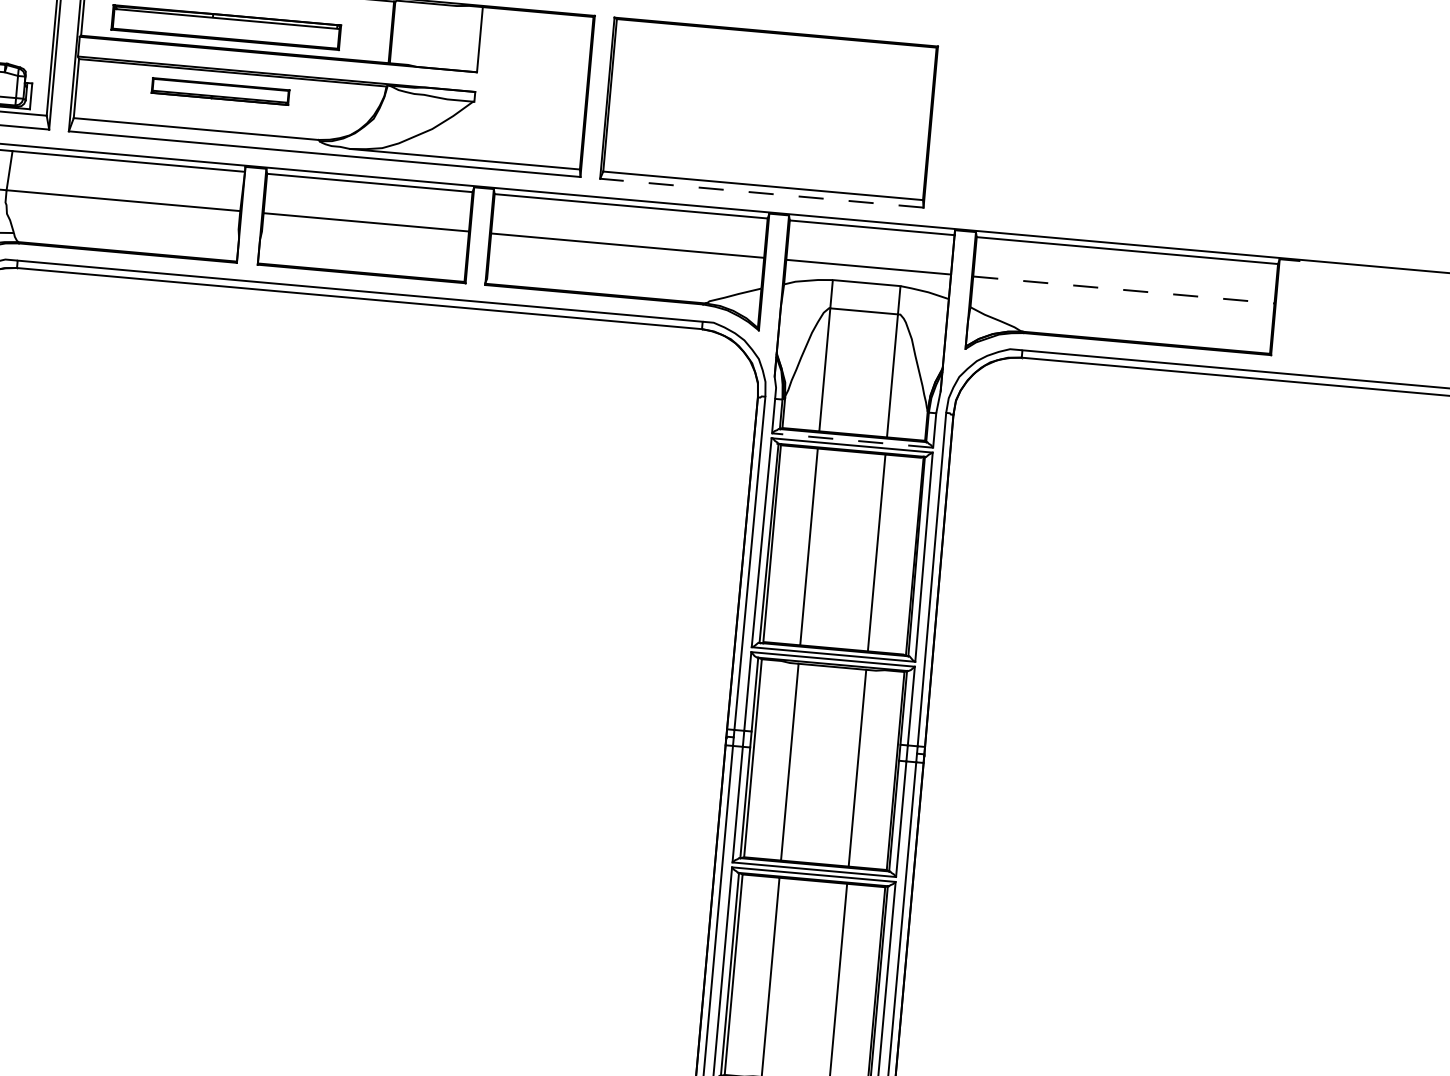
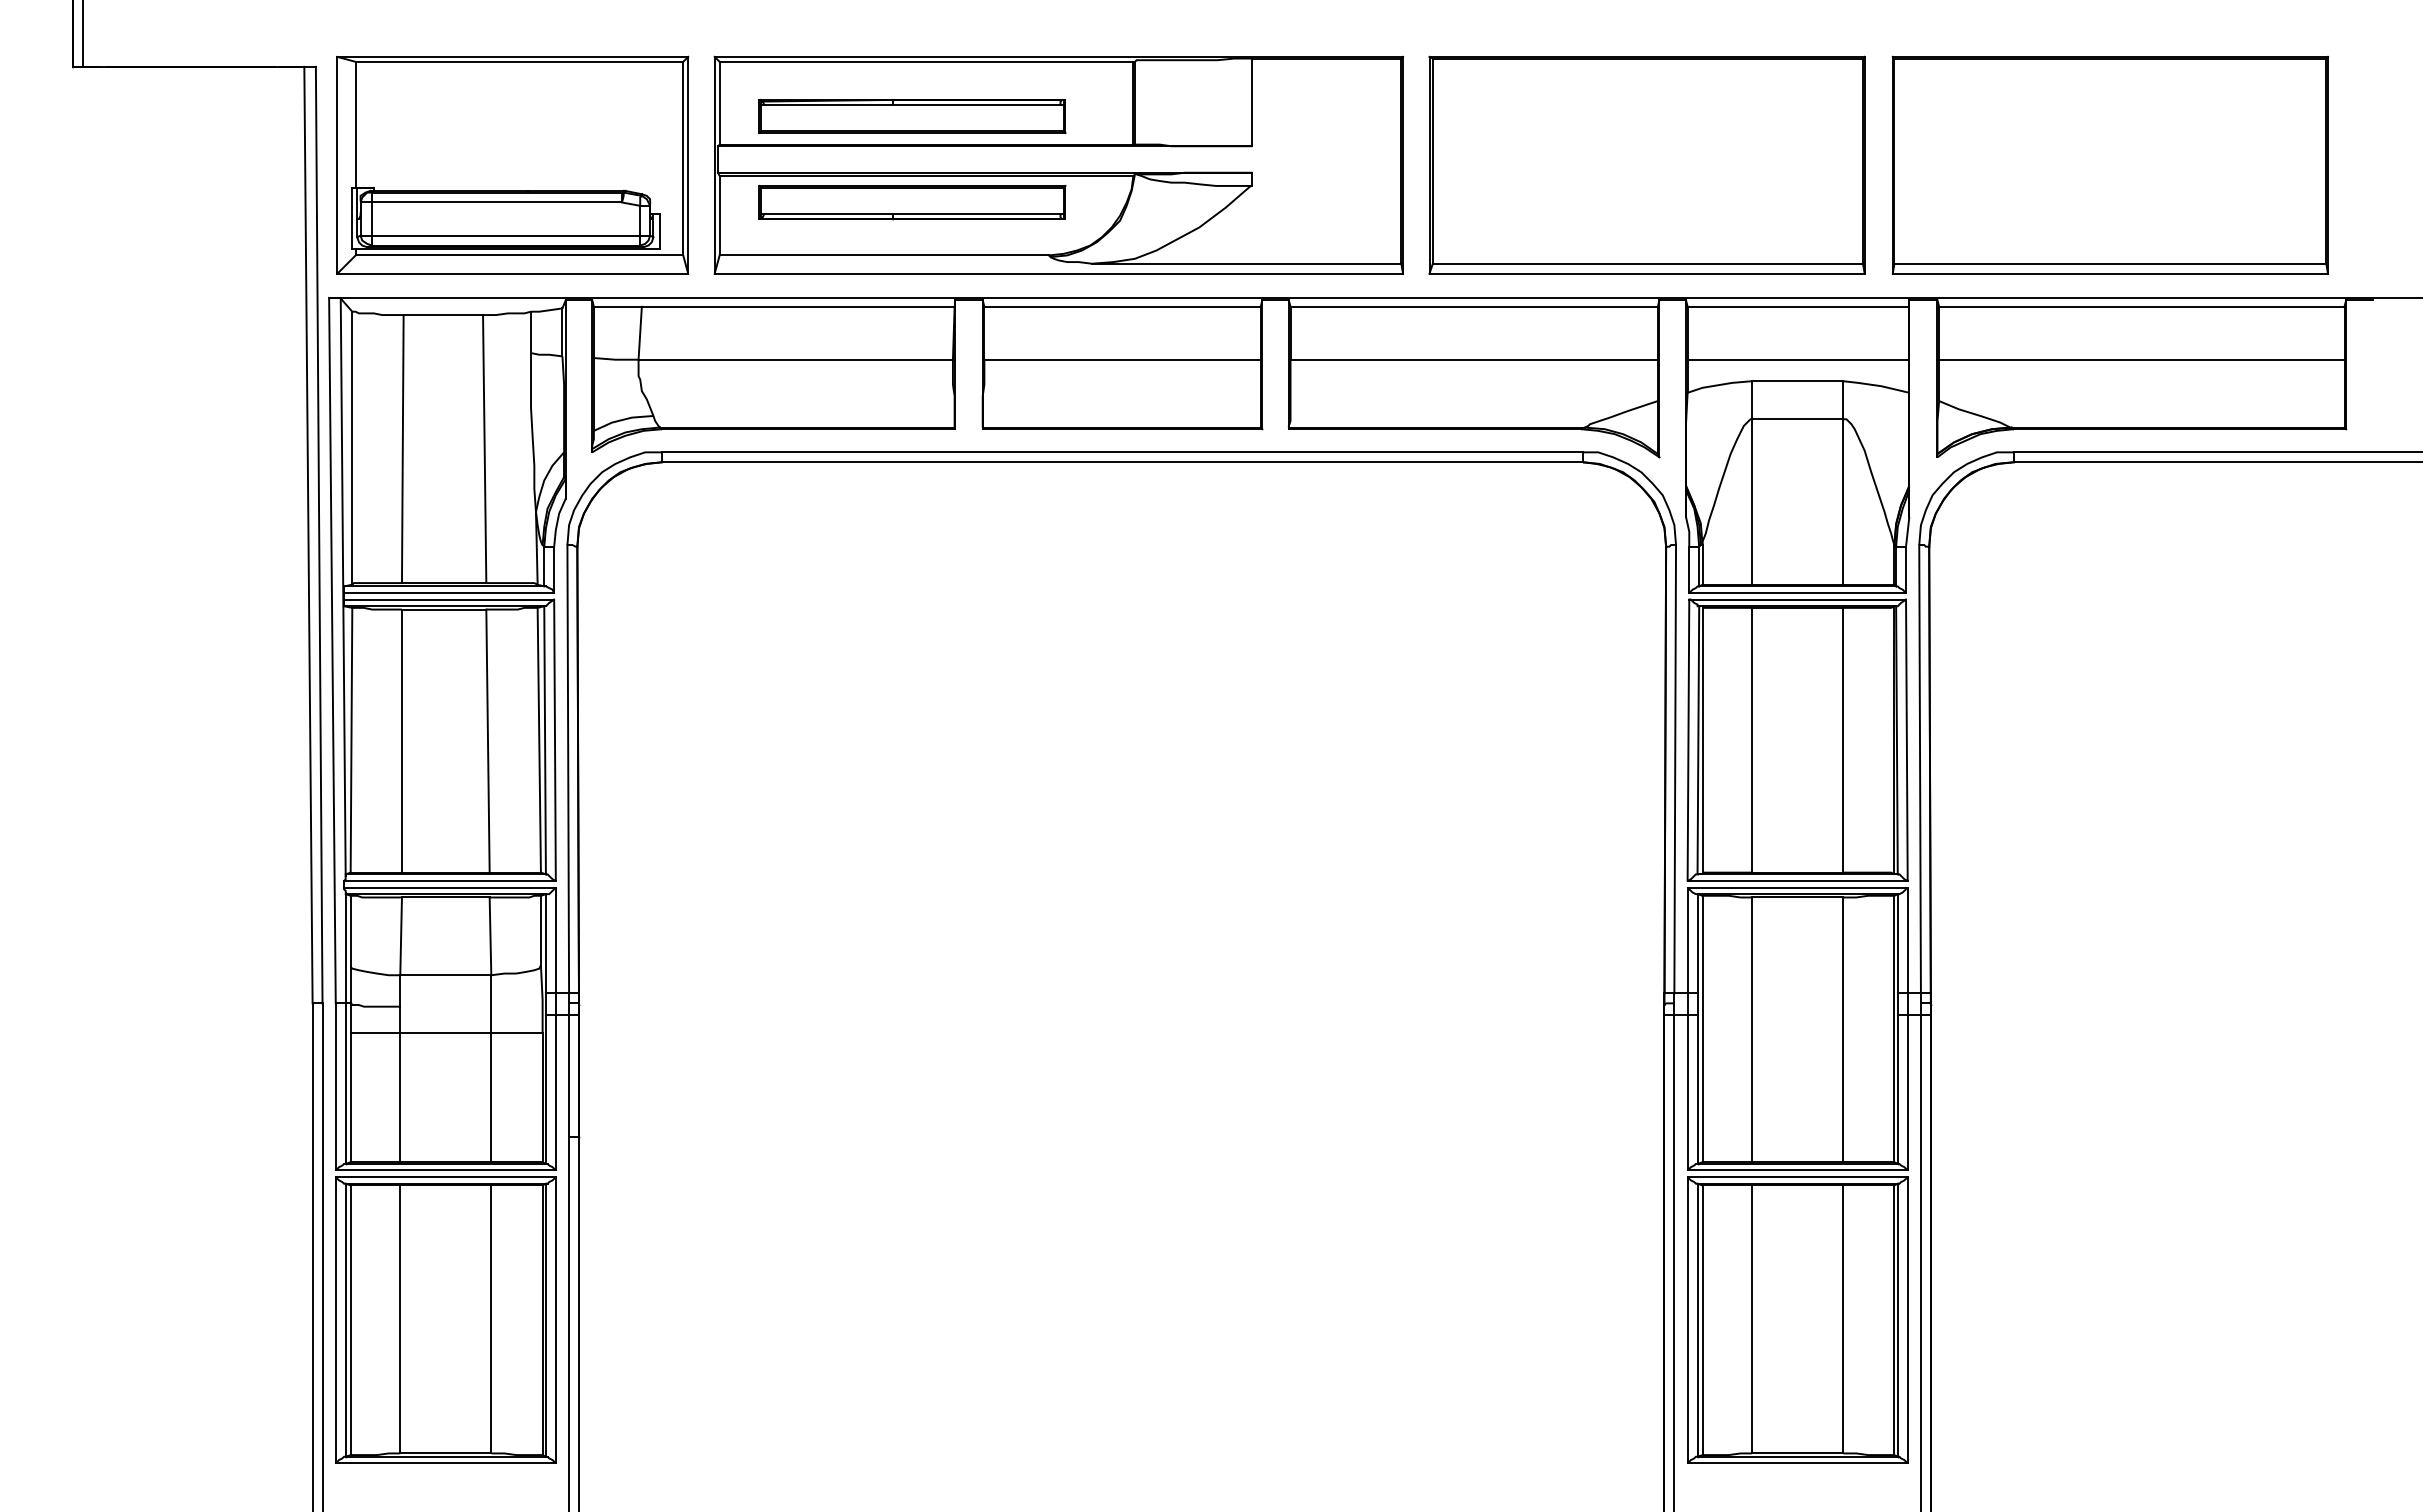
part: (220, 91) -> (912, 202), size x1.67
part: (1112, 142) -> (2109, 164), added
line: (762, 193) -> (1647, 273), dashed -> solid
line: (1123, 289) -> (2141, 359), dashed -> solid
line: (852, 440) -> (1797, 593), dashed -> solid

